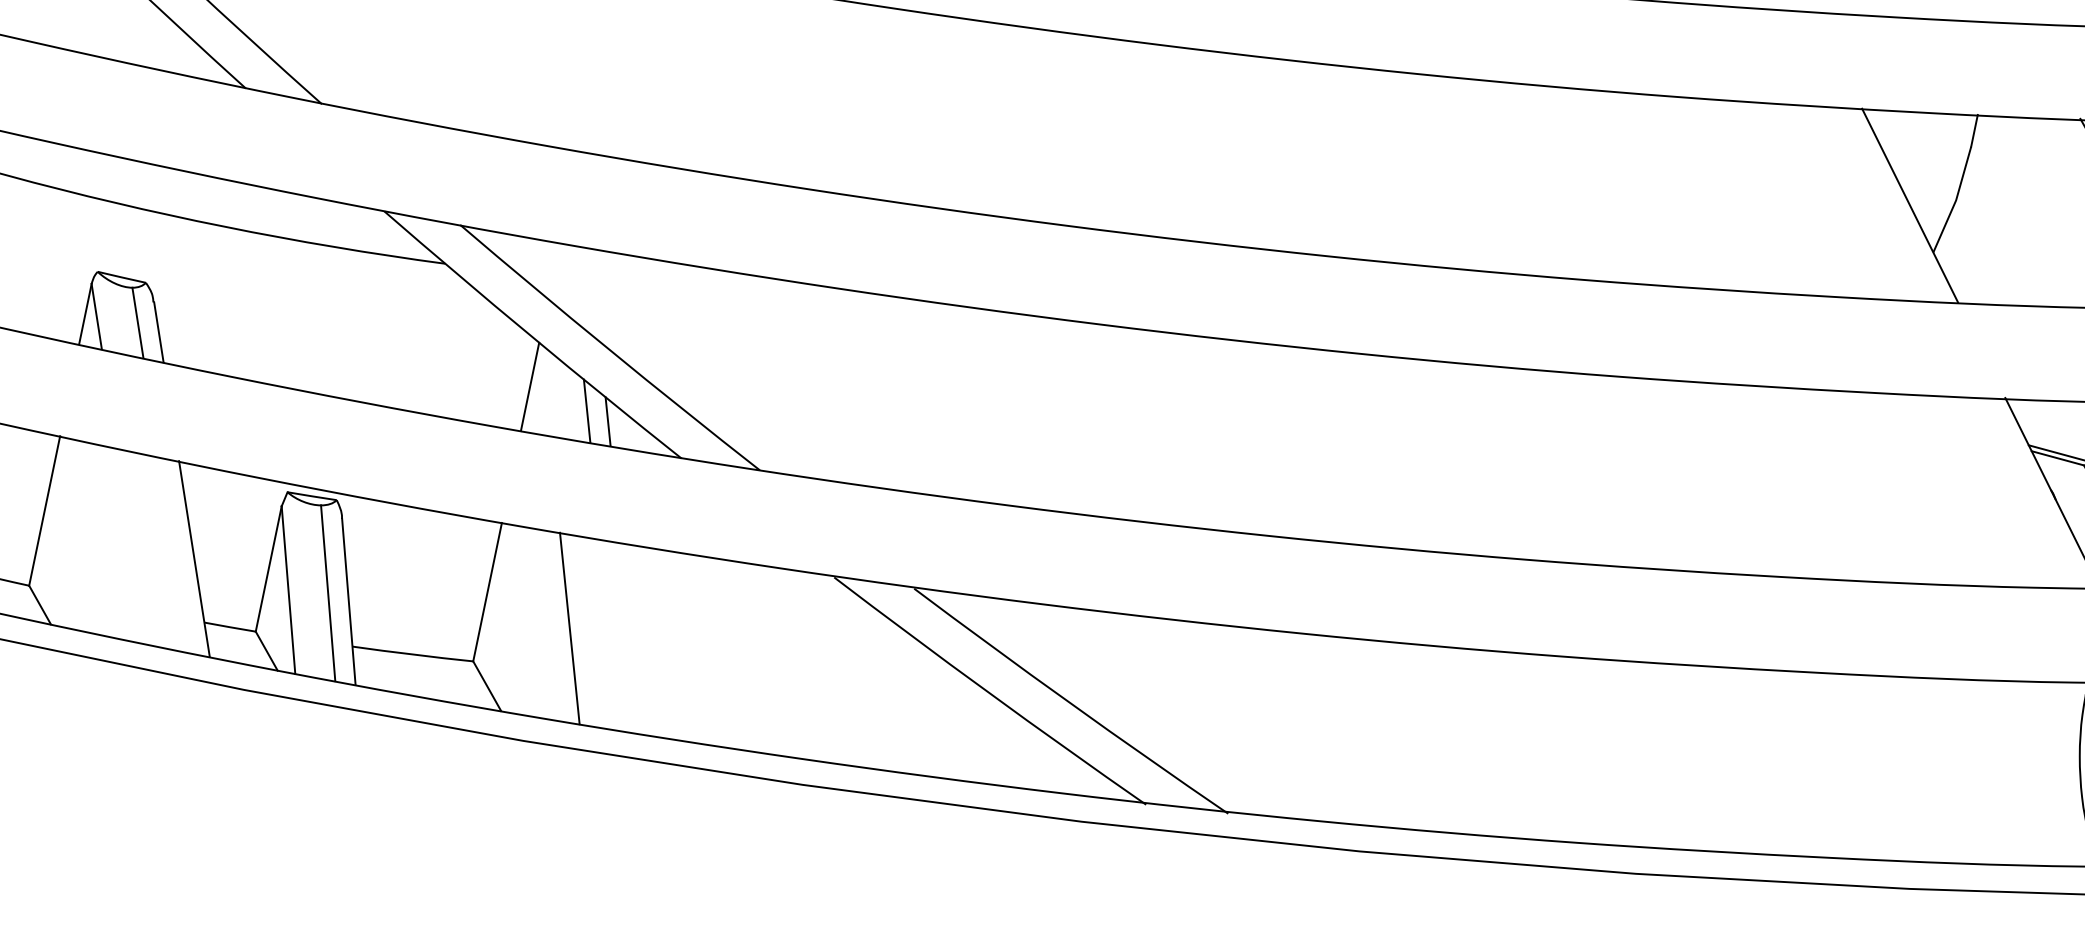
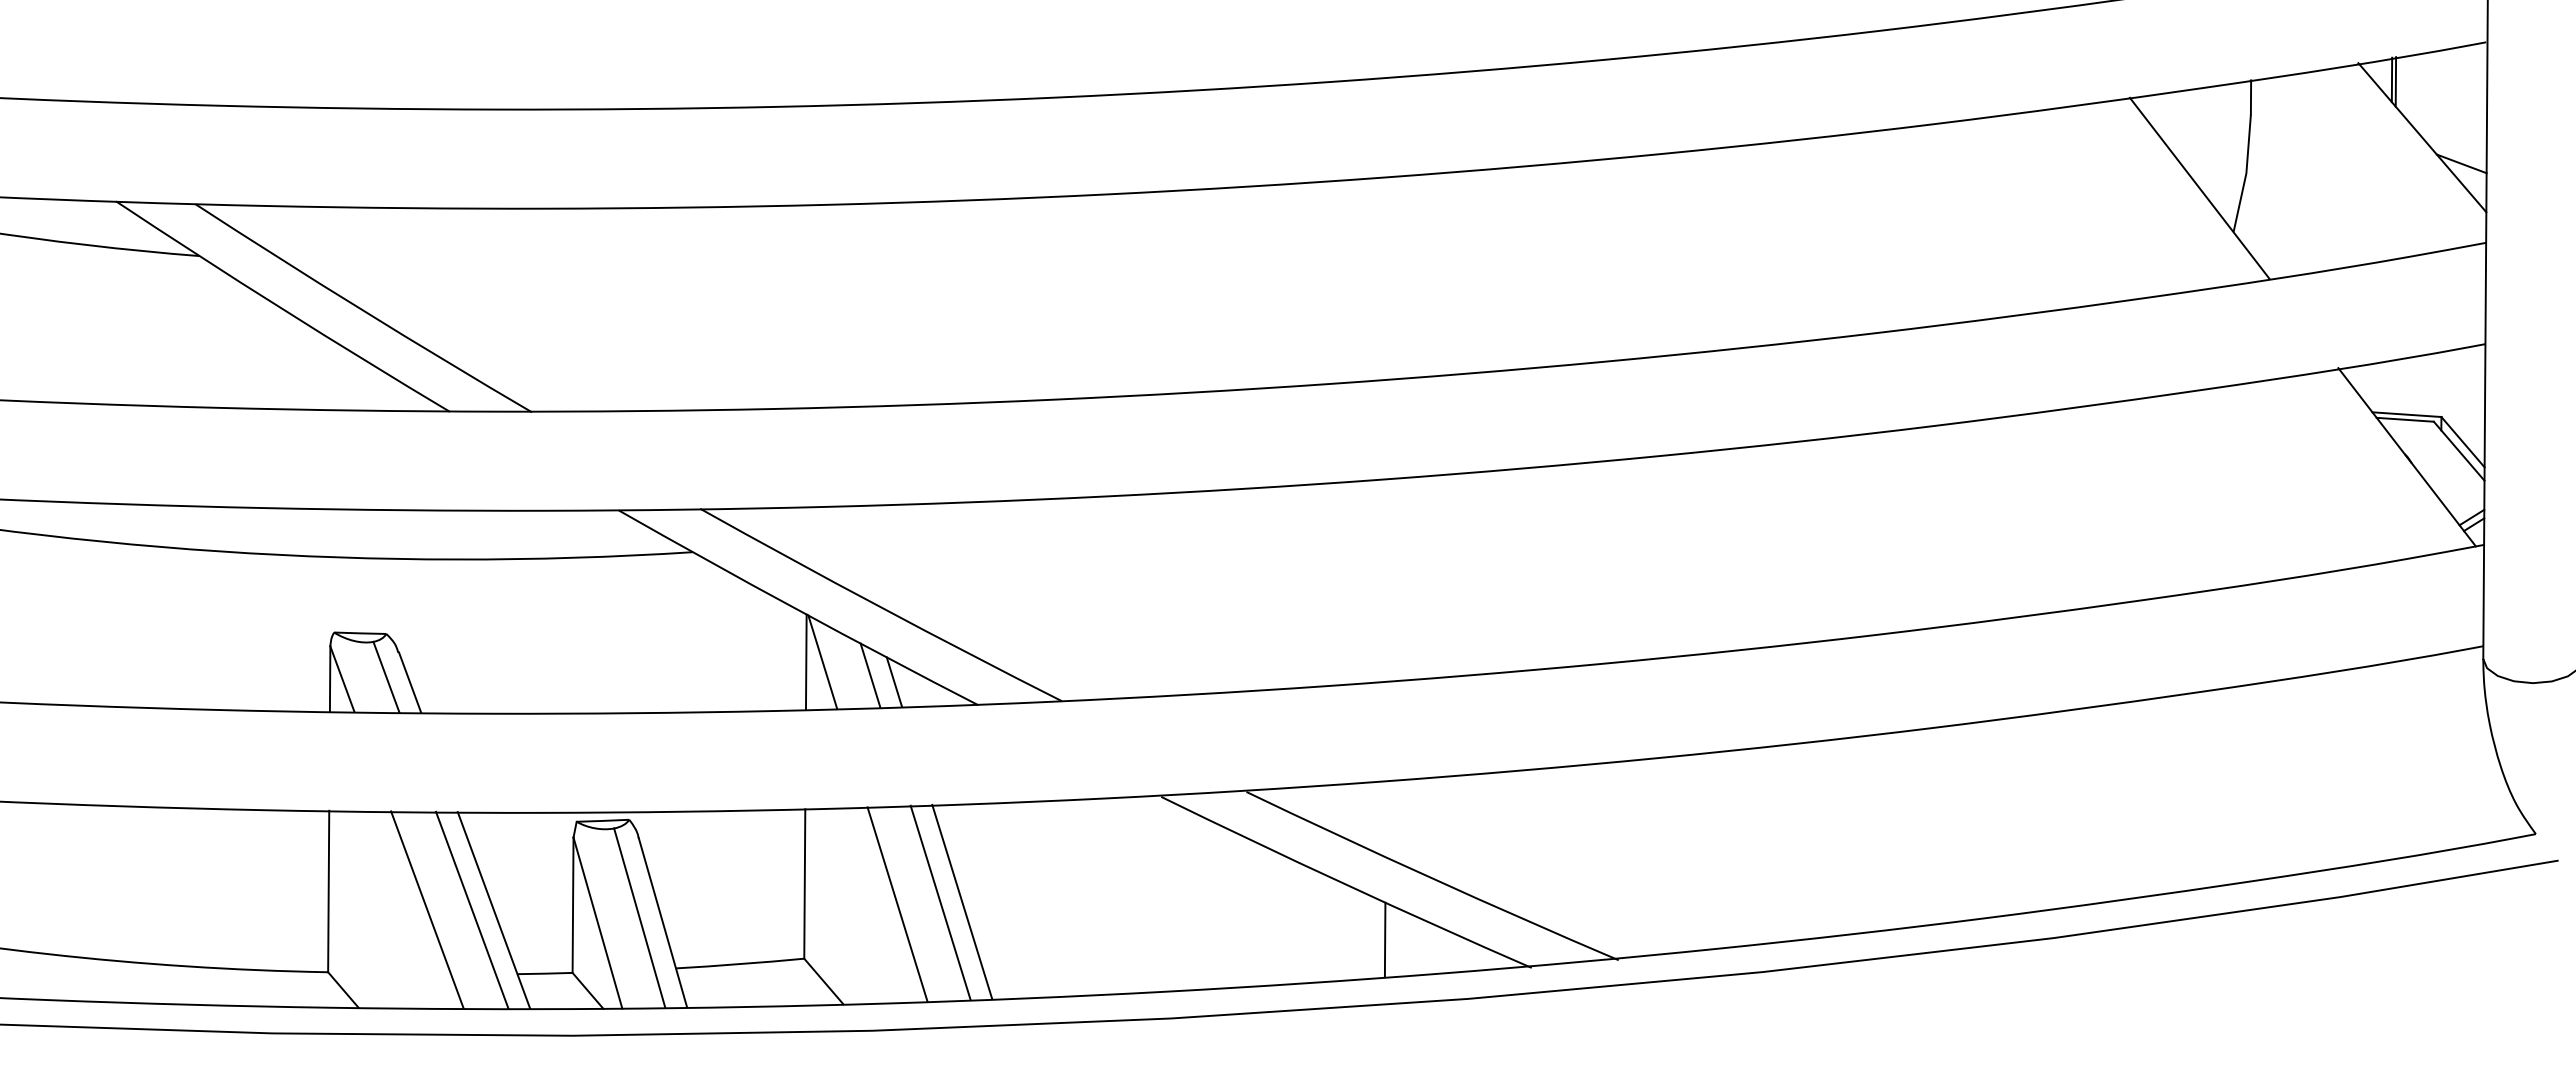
line: (545, 389) -> (822, 661), added
line: (132, 545) -> (427, 909), added
line: (174, 554) -> (472, 909), added
line: (610, 634) -> (940, 902), added
line: (630, 637) -> (962, 901), added
line: (1014, 751) -> (1384, 939), added

